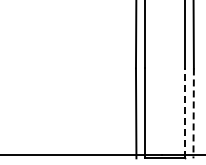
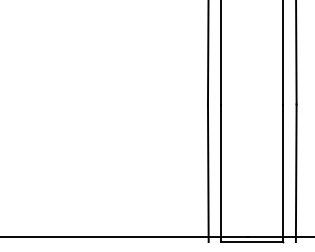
line: (185, 113) -> (283, 173), dashed -> solid
line: (193, 113) -> (295, 173), dashed -> solid

